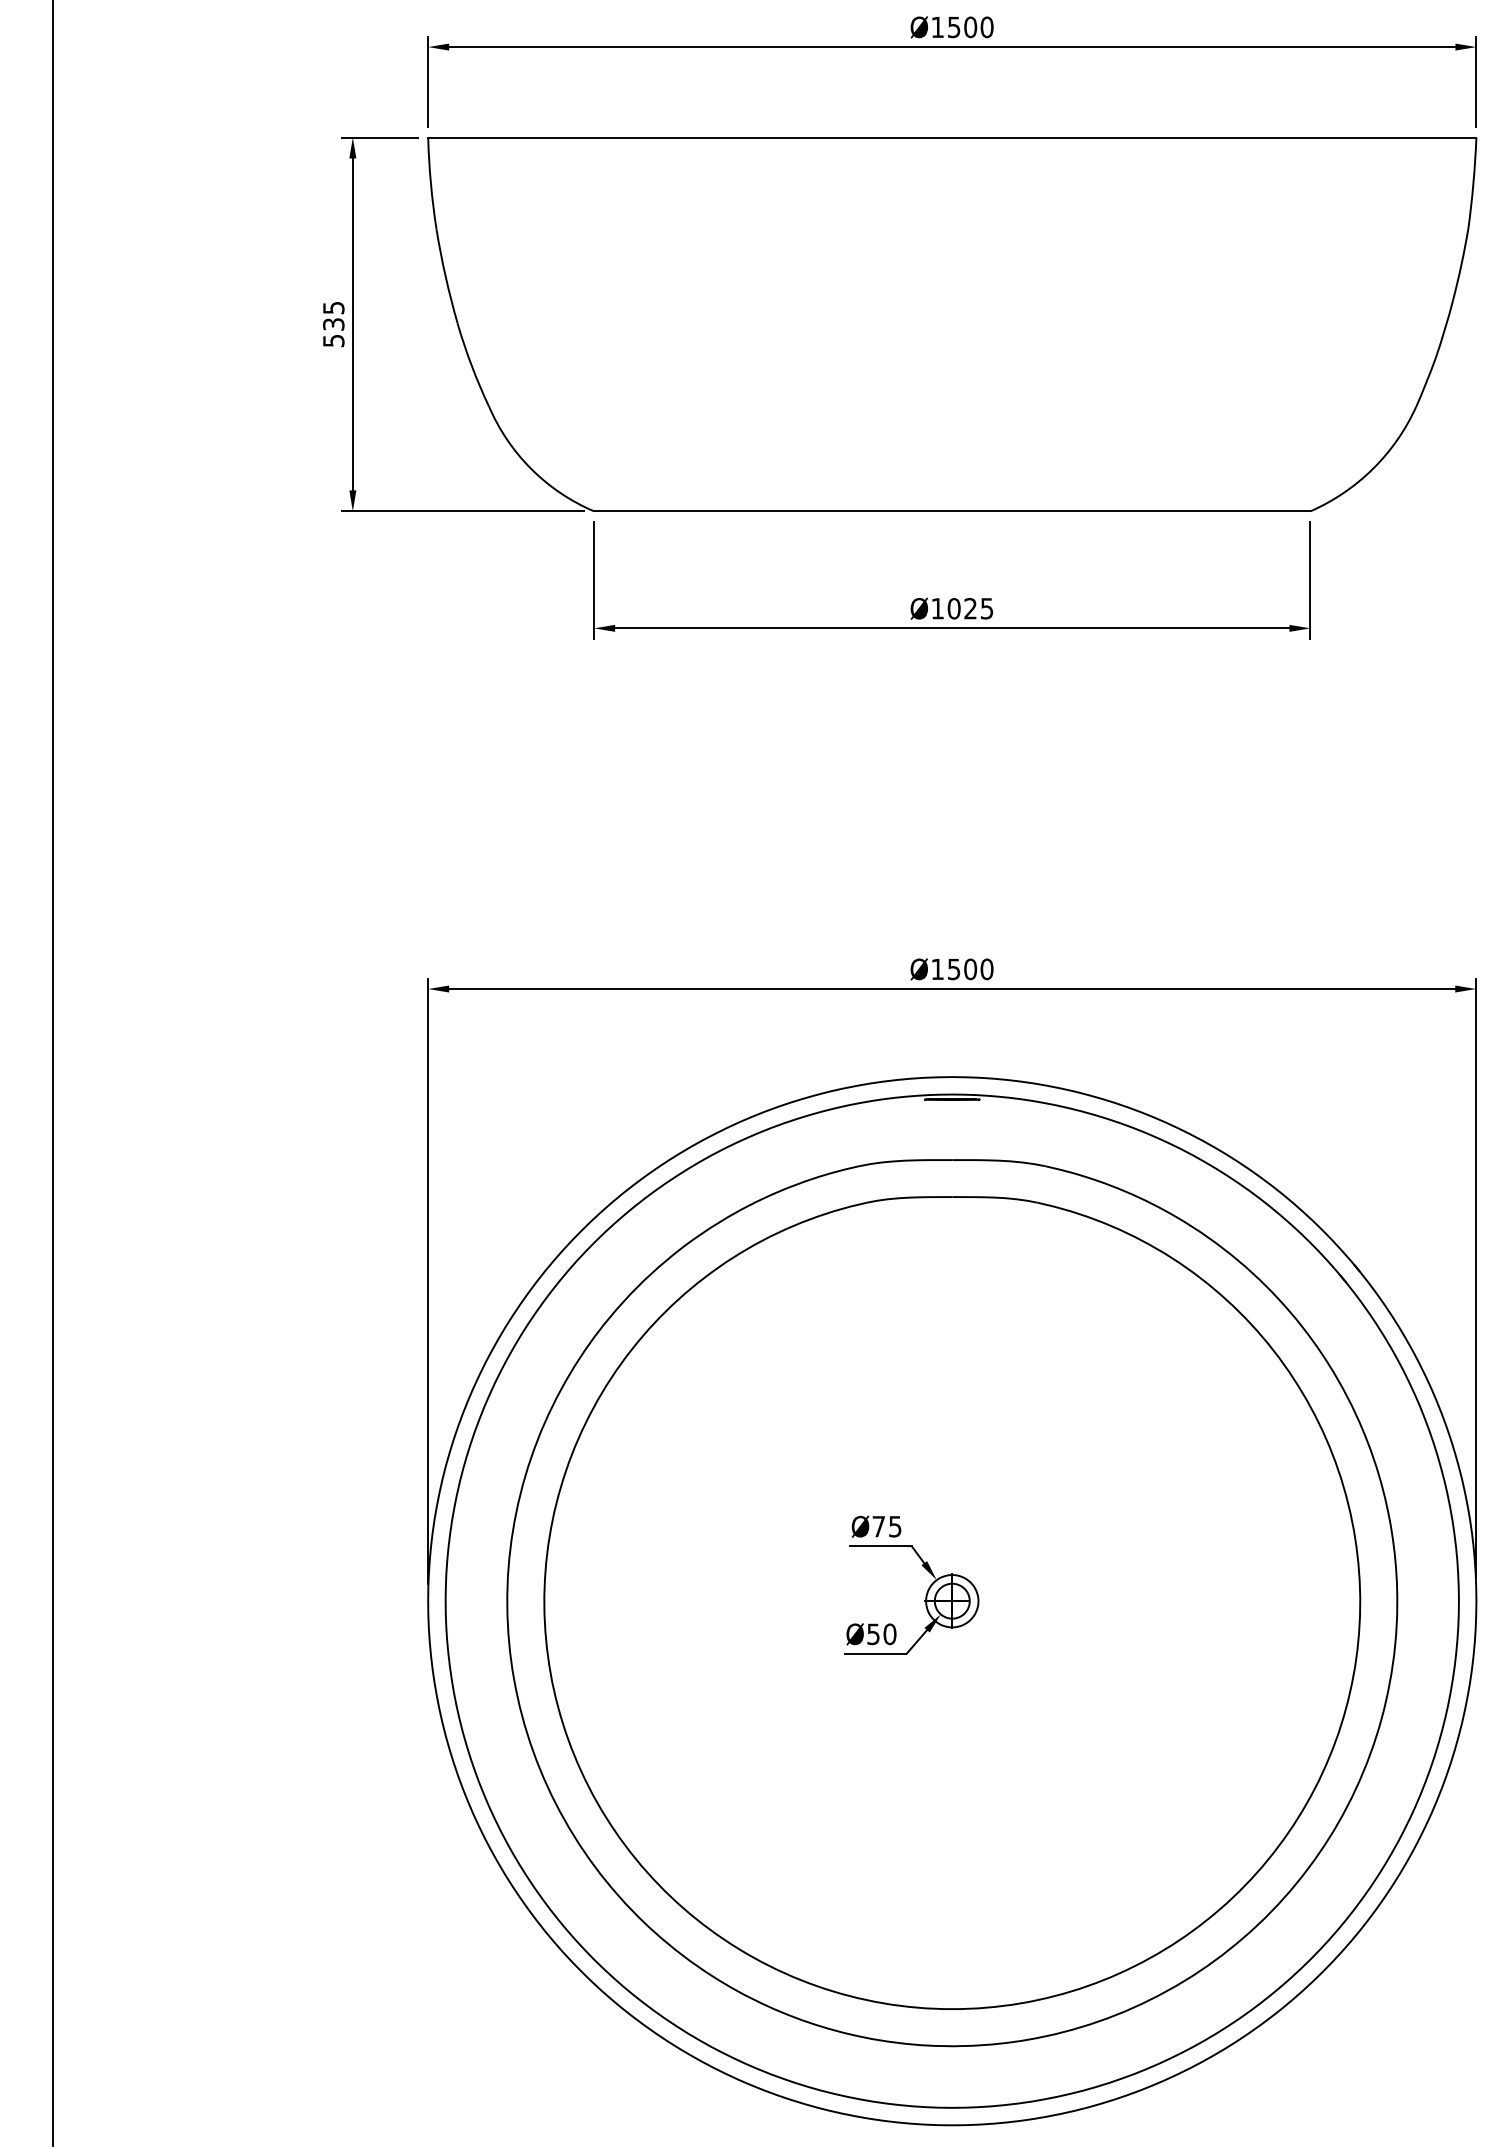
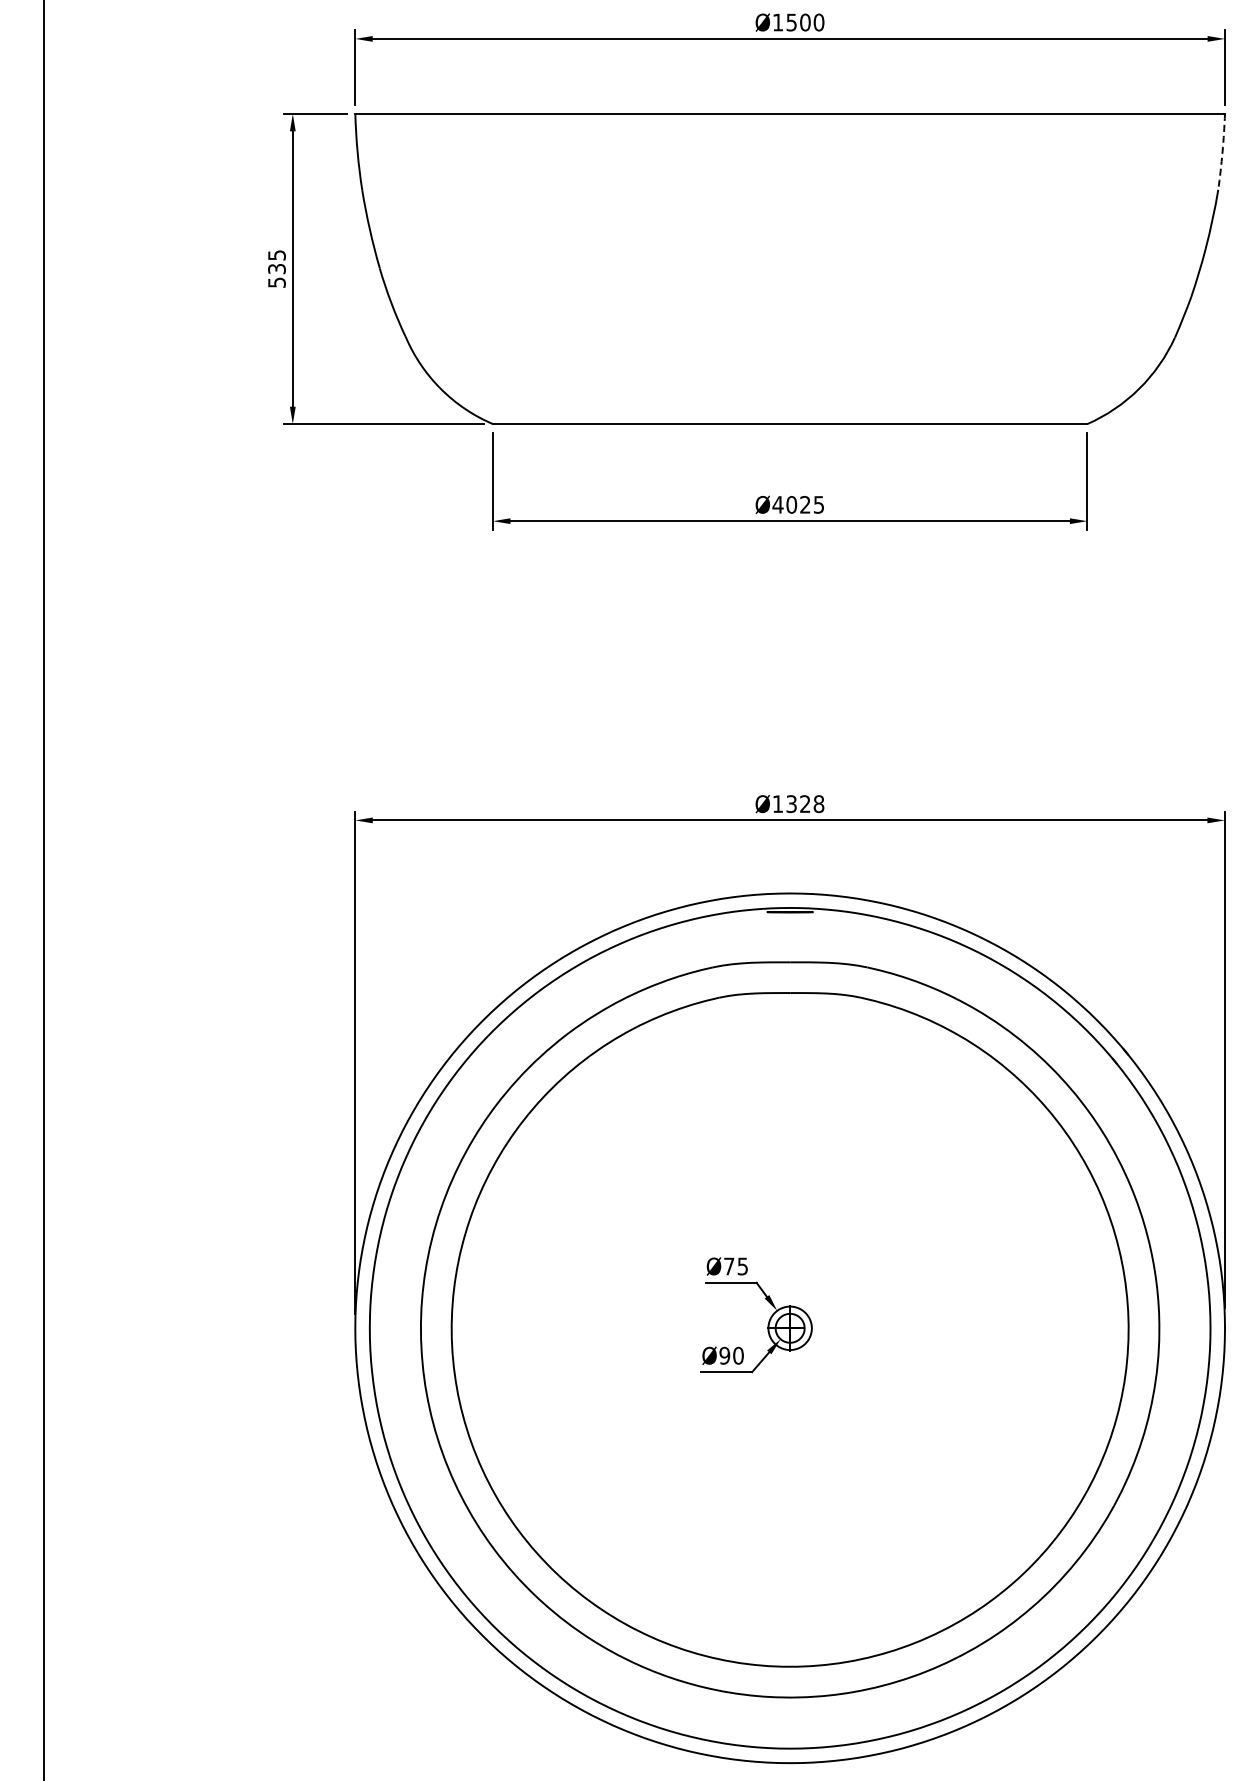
arc: (1473, 182) -> (1222, 151), solid -> dashed
text: (937, 608) -> (777, 504), Ø1025 -> Ø4025
text: (970, 969) -> (805, 804), Ø1500 -> Ø1328
text: (873, 1633) -> (724, 1355), Ø50 -> Ø90

